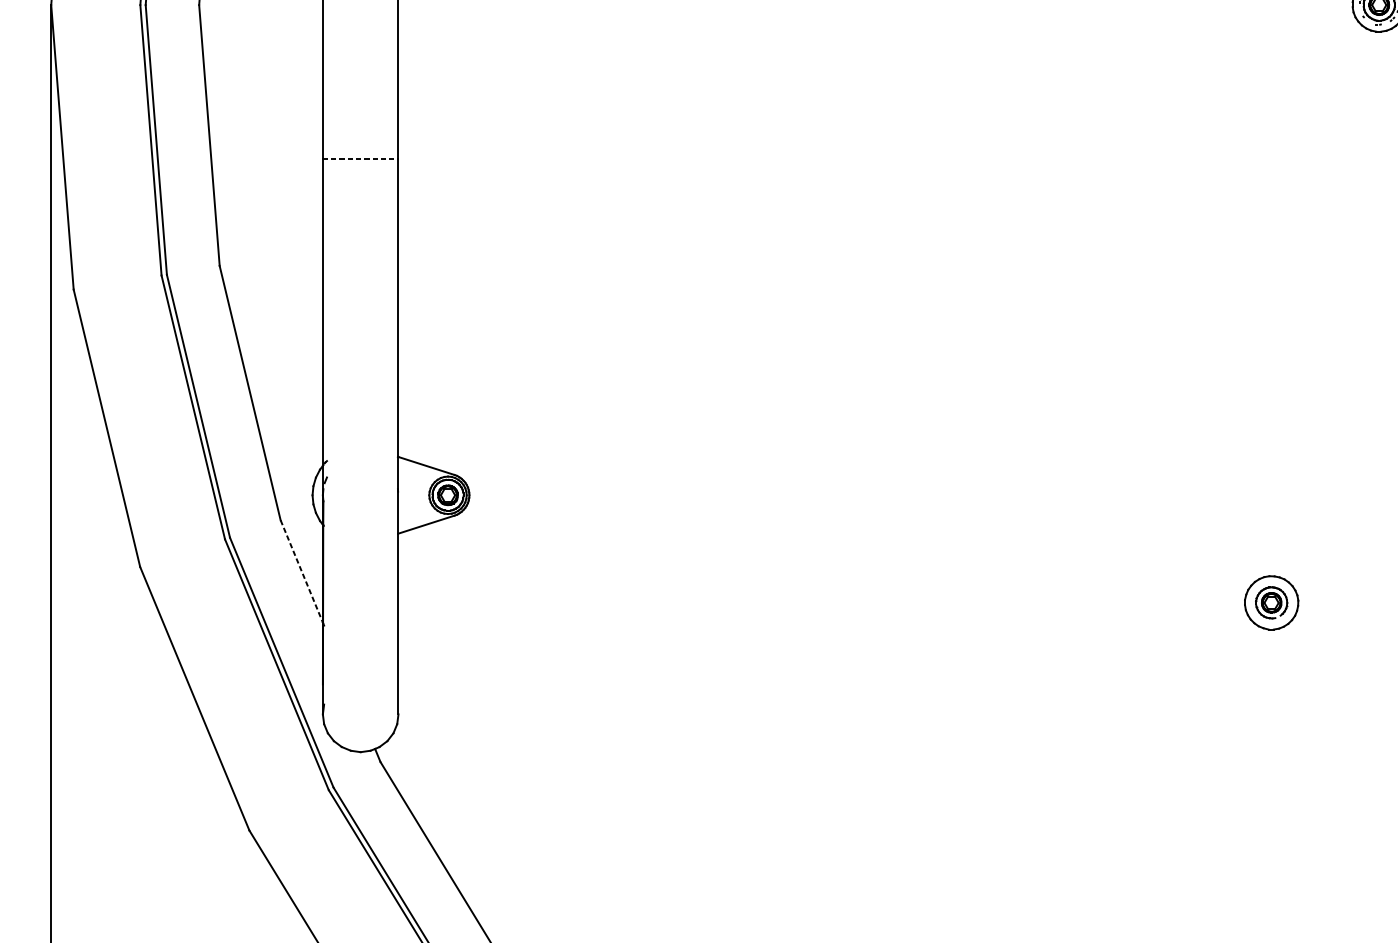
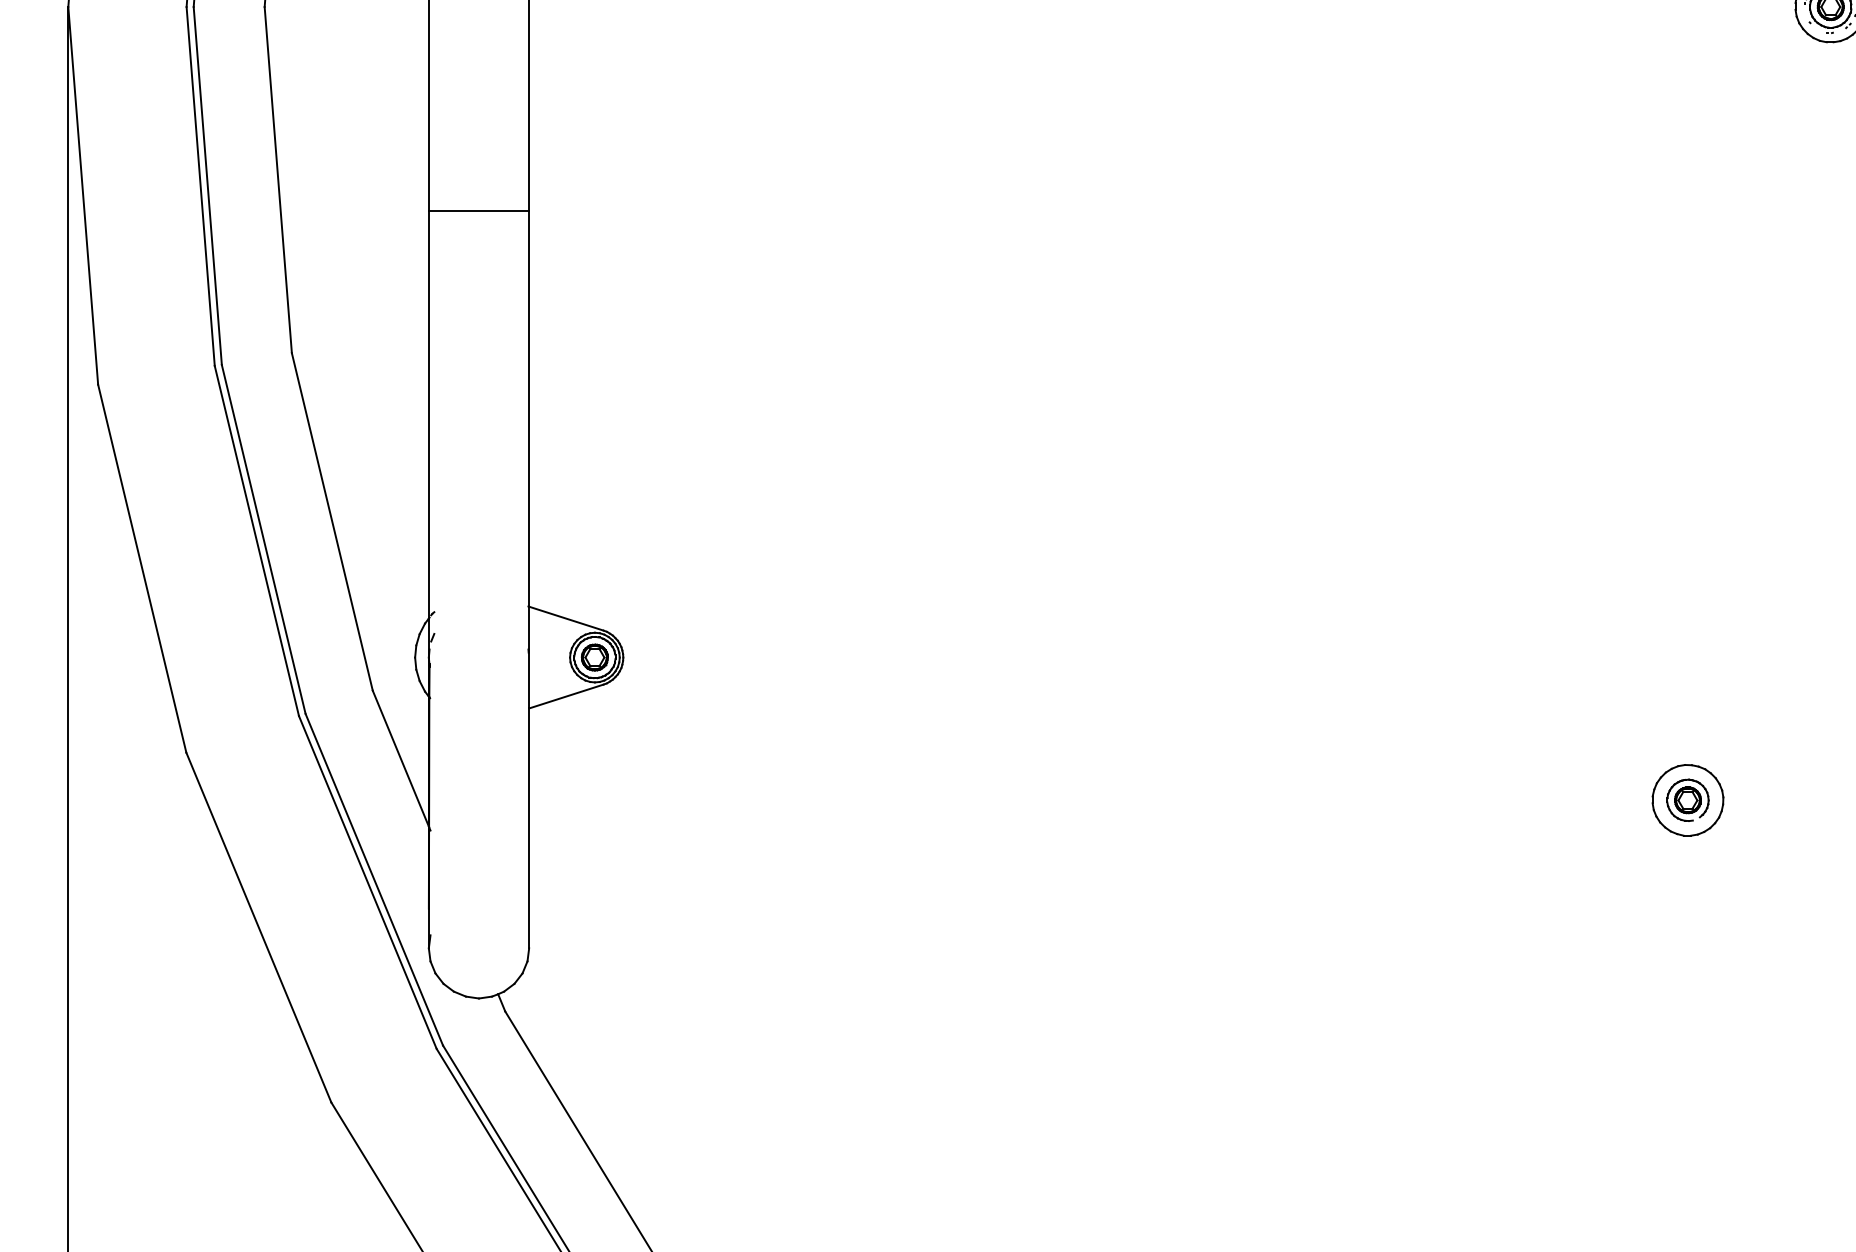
line: (361, 159) -> (479, 211), dashed -> solid
line: (302, 572) -> (401, 759), dashed -> solid

